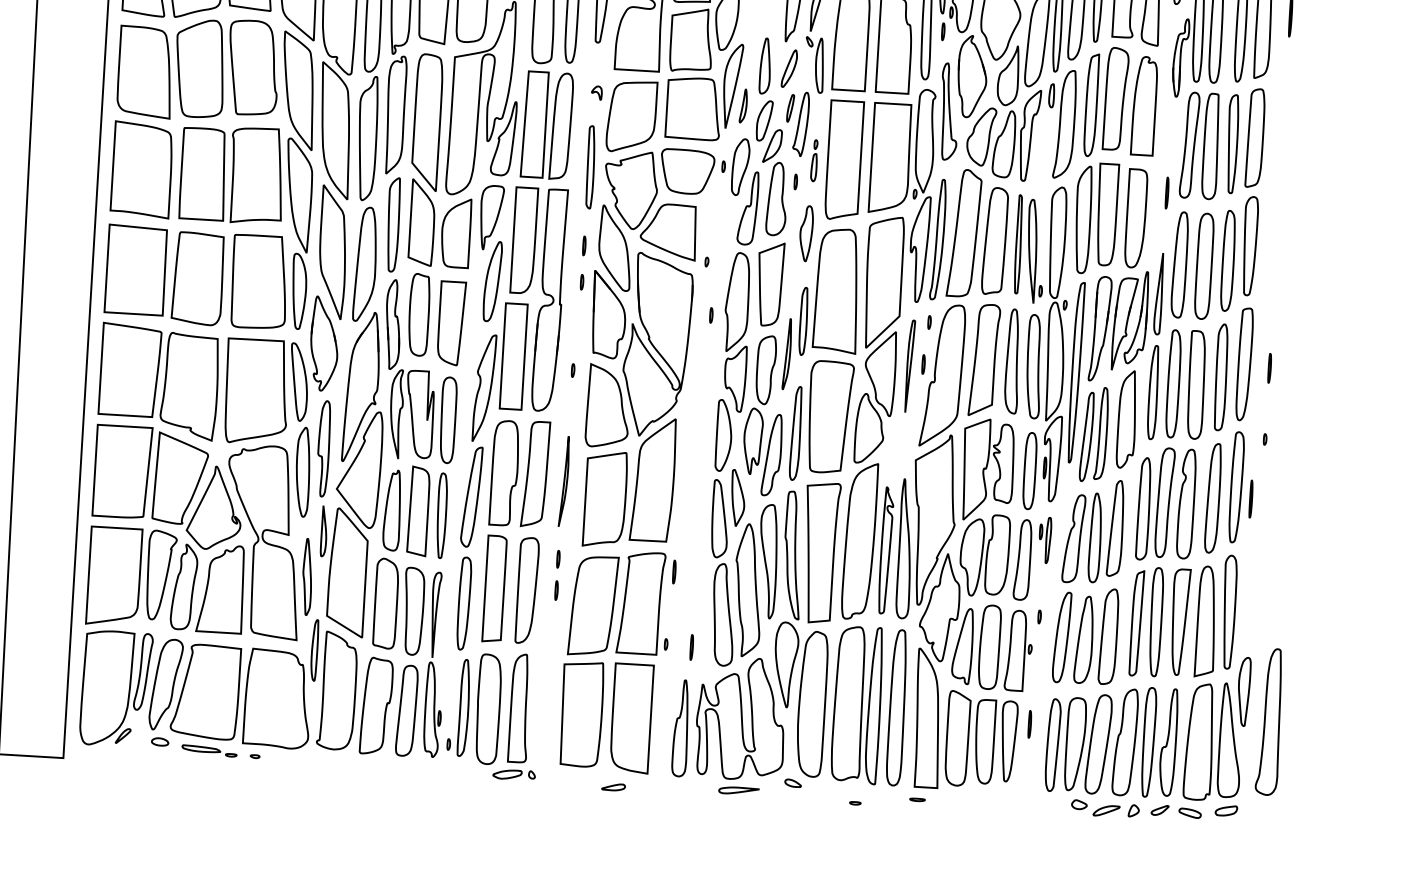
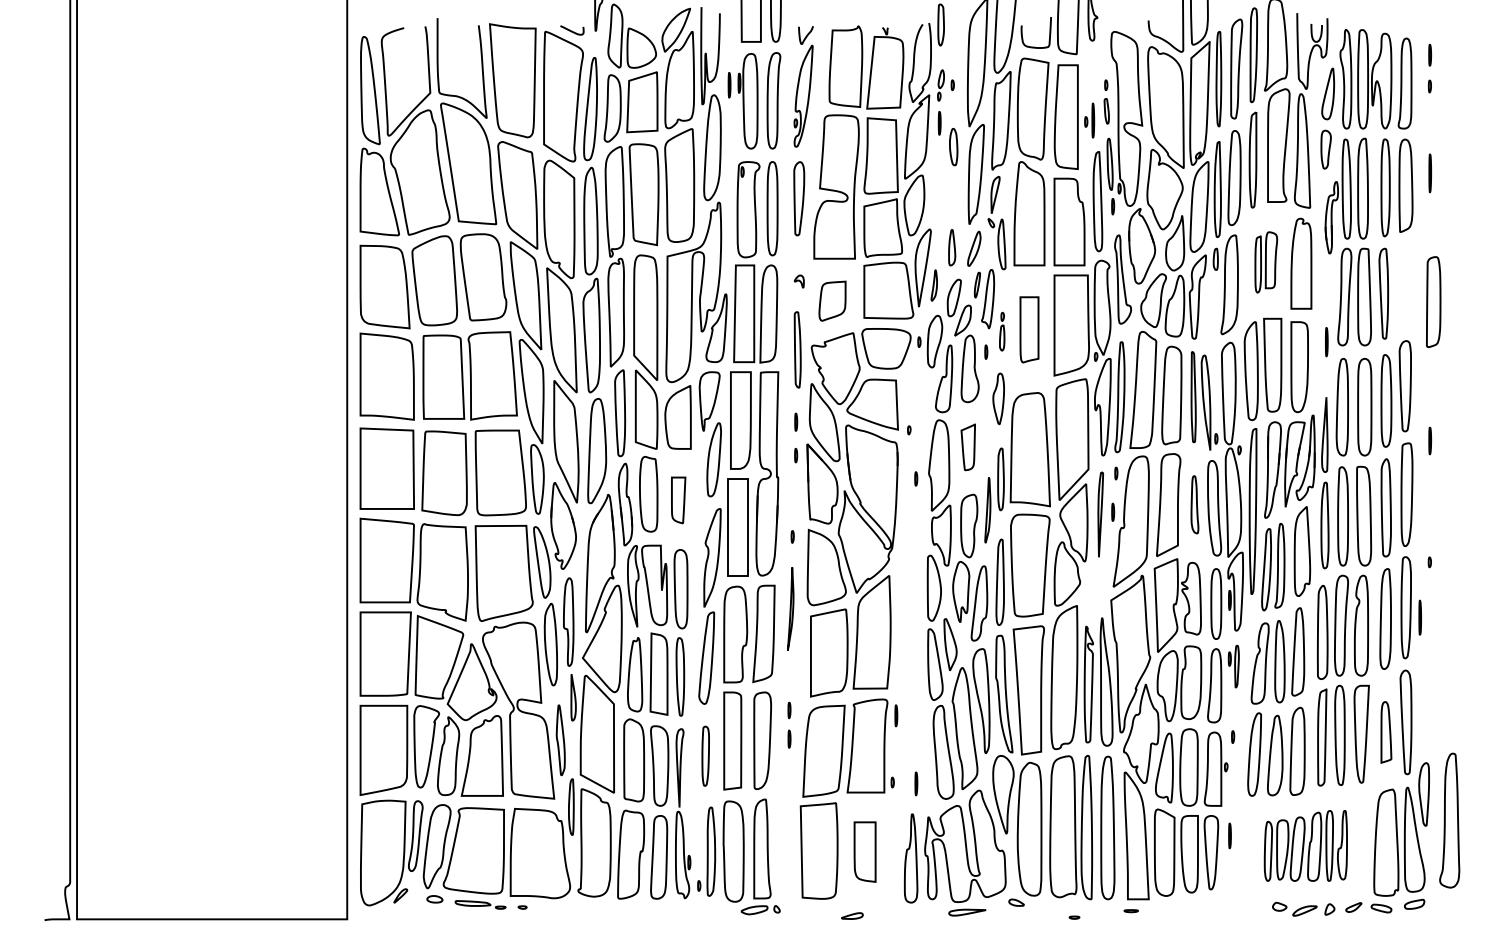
part: (764, 65) -> (951, 247), size x0.7
part: (1106, 102) -> (1266, 262), size x0.6
part: (631, 115) -> (832, 300), size x0.6
part: (1255, 137) -> (1433, 301), moved
part: (844, 160) -> (1029, 329), size x0.6
part: (770, 284) -> (968, 447), size x0.6
part: (451, 323) -> (678, 500), size x0.6
part: (1012, 361) -> (1194, 504), size x0.6
line: (1270, 367) -> (1430, 440), moved
part: (564, 481) -> (790, 608), moved
part: (463, 604) -> (705, 756), size x0.7
part: (1206, 621) -> (1386, 732), size x0.6
part: (630, 717) -> (864, 851), size x0.6
part: (1111, 739) -> (1305, 845), size x0.7

